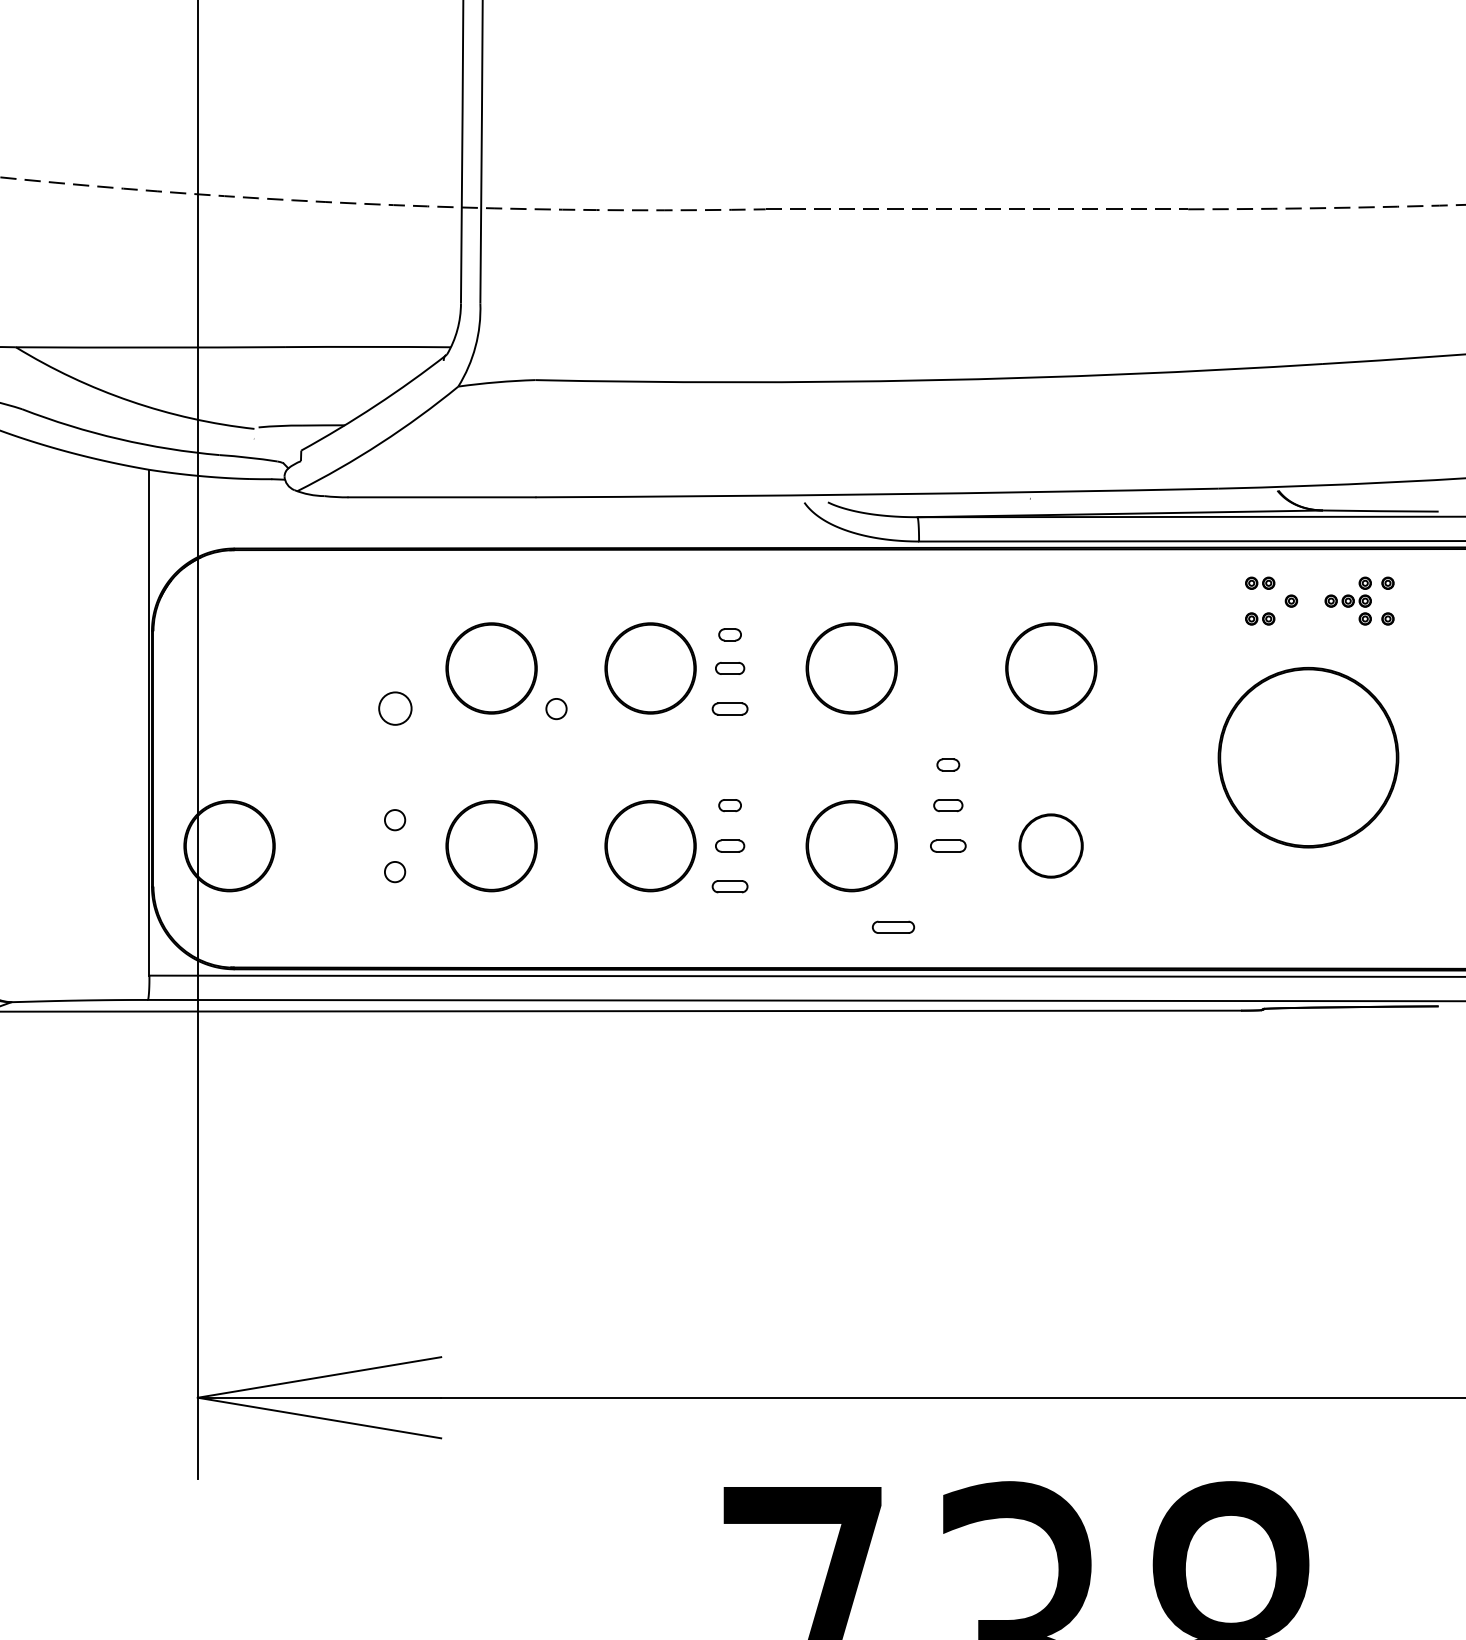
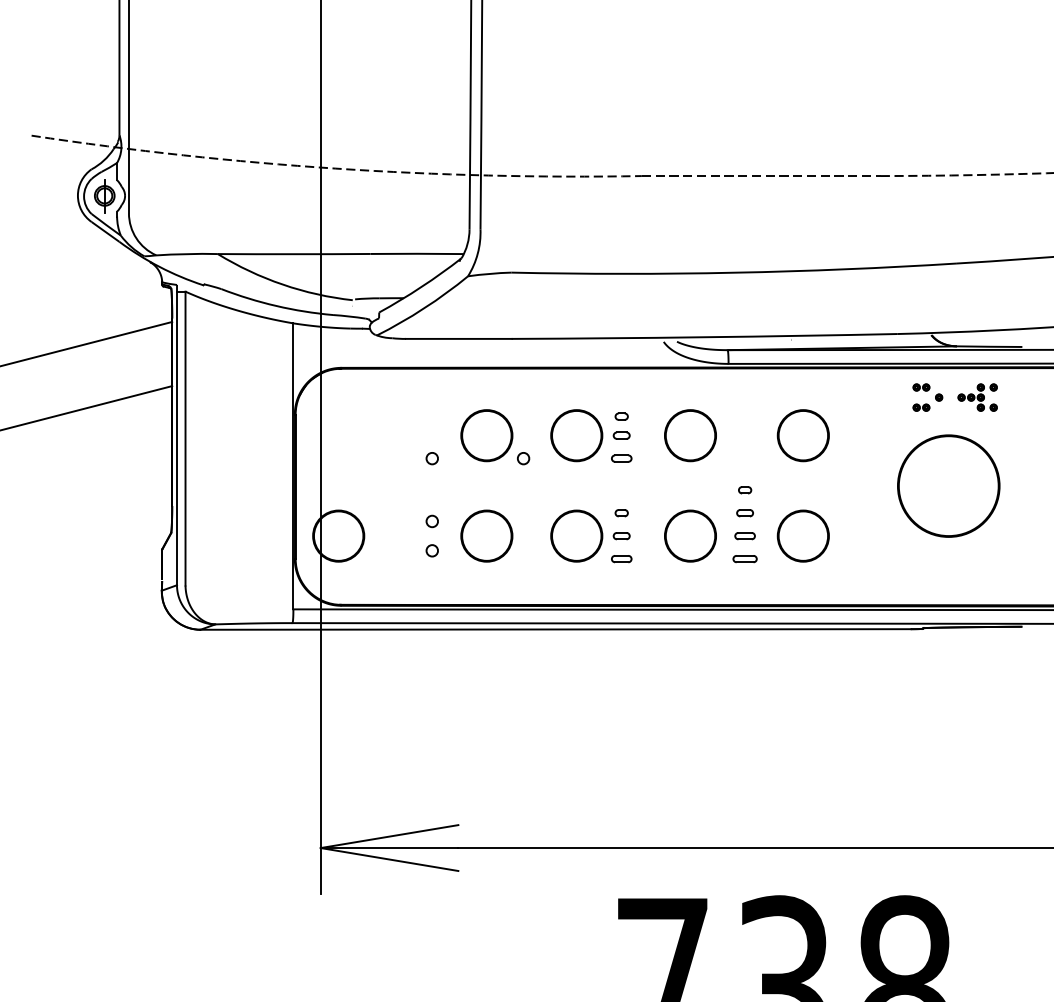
circle: (393, 708) -> (431, 458), size x0.62
circle: (1049, 844) -> (802, 535), size x1.43
part: (892, 928) -> (744, 559), moved

